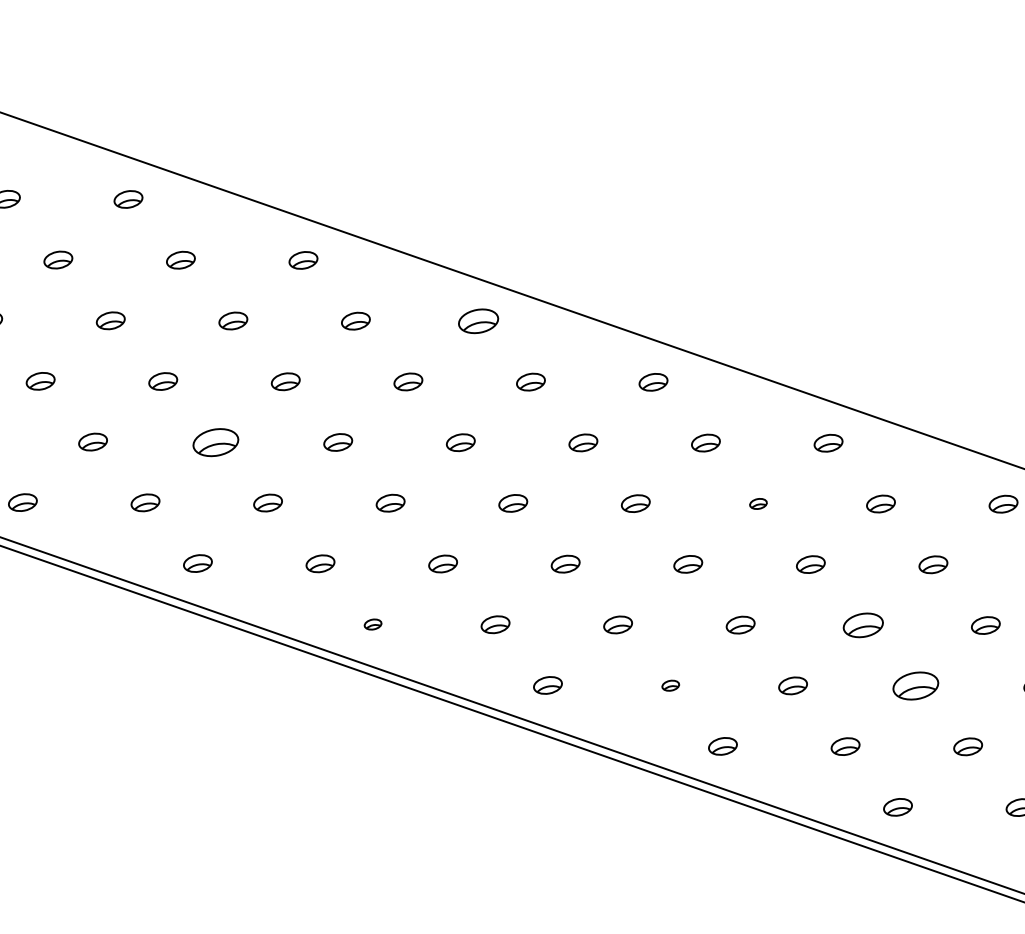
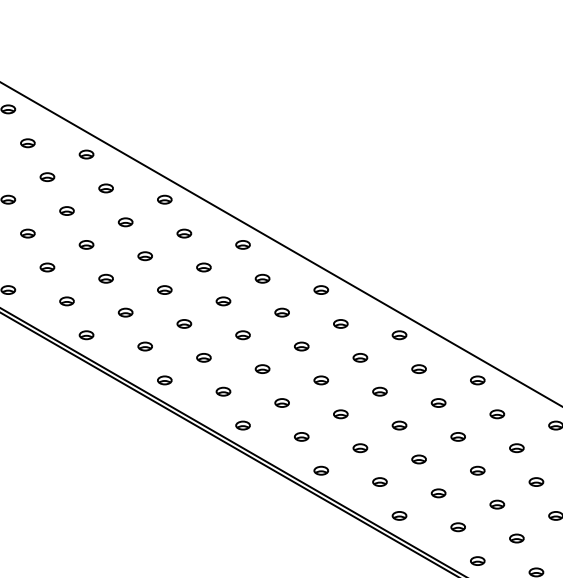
part: (477, 320) -> (242, 244), size x0.71
part: (214, 441) -> (105, 278), size x0.62
part: (758, 503) -> (360, 357), size x1.67
part: (372, 624) -> (164, 380), size x1.67
part: (863, 625) -> (399, 425), size x0.71
part: (669, 684) -> (301, 436), size x1.67
part: (914, 686) -> (418, 459), size x0.62

